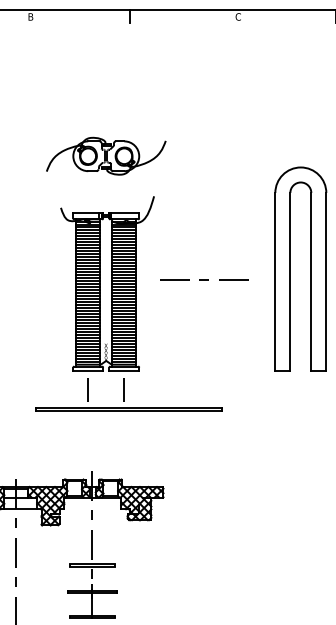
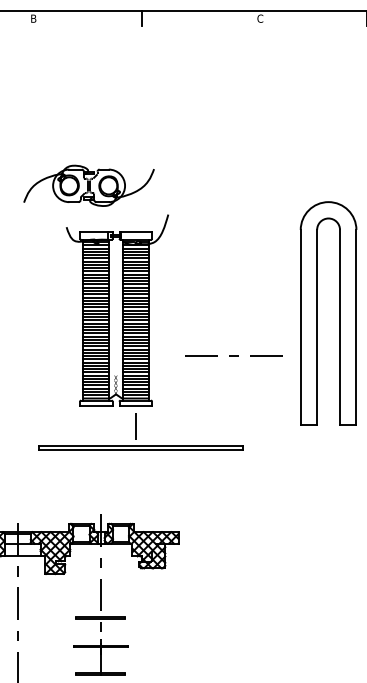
part: (105, 155) -> (88, 185), moved
part: (290, 269) -> (317, 313), moved
line: (203, 279) -> (233, 355), moved
line: (88, 390) -> (96, 426), removed

